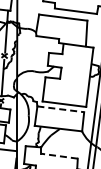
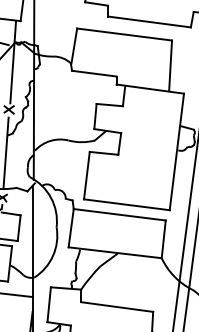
line: (60, 109) -> (119, 215), dashed -> solid
line: (58, 156) -> (115, 307), dashed -> solid

